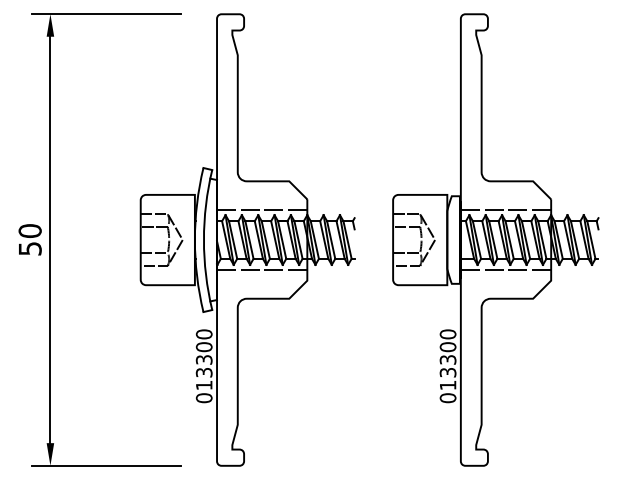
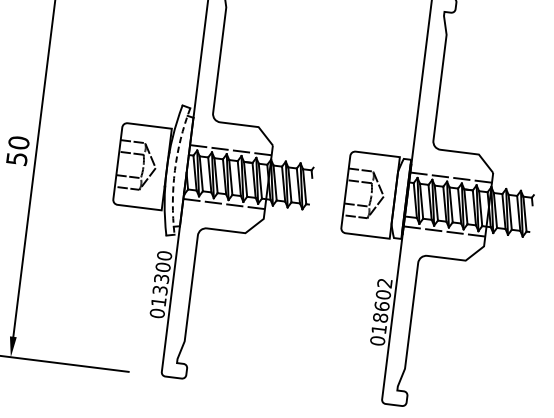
arc: (203, 240) -> (174, 170), solid -> dashed
text: (447, 353) -> (382, 300), 013300 -> 018602

